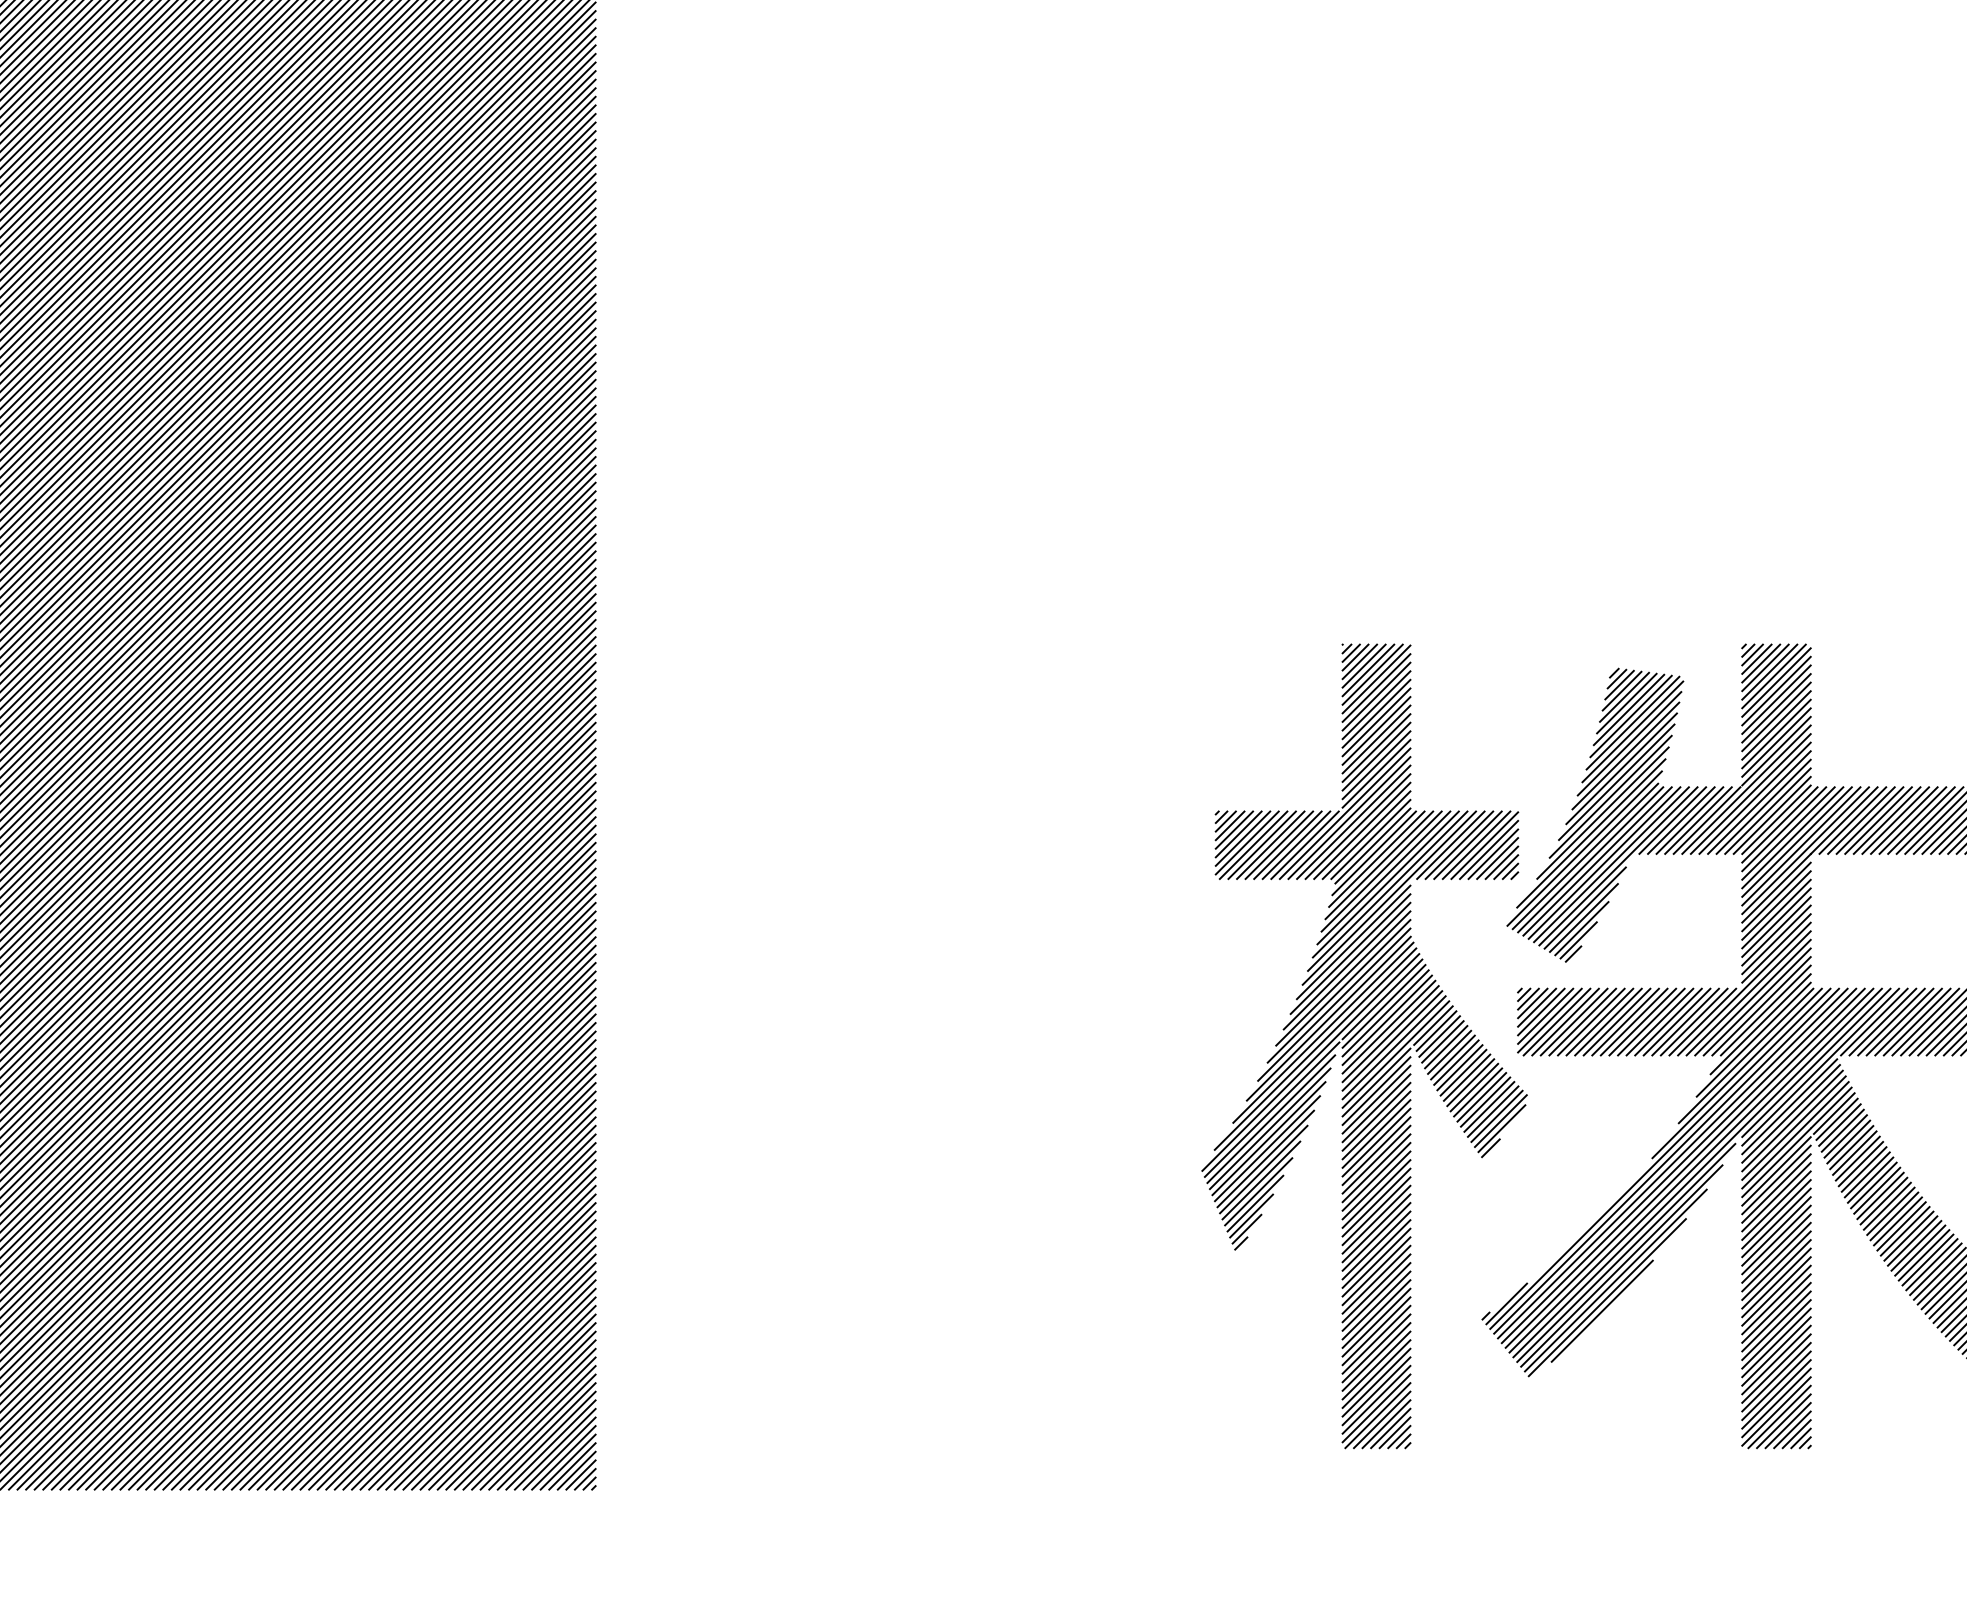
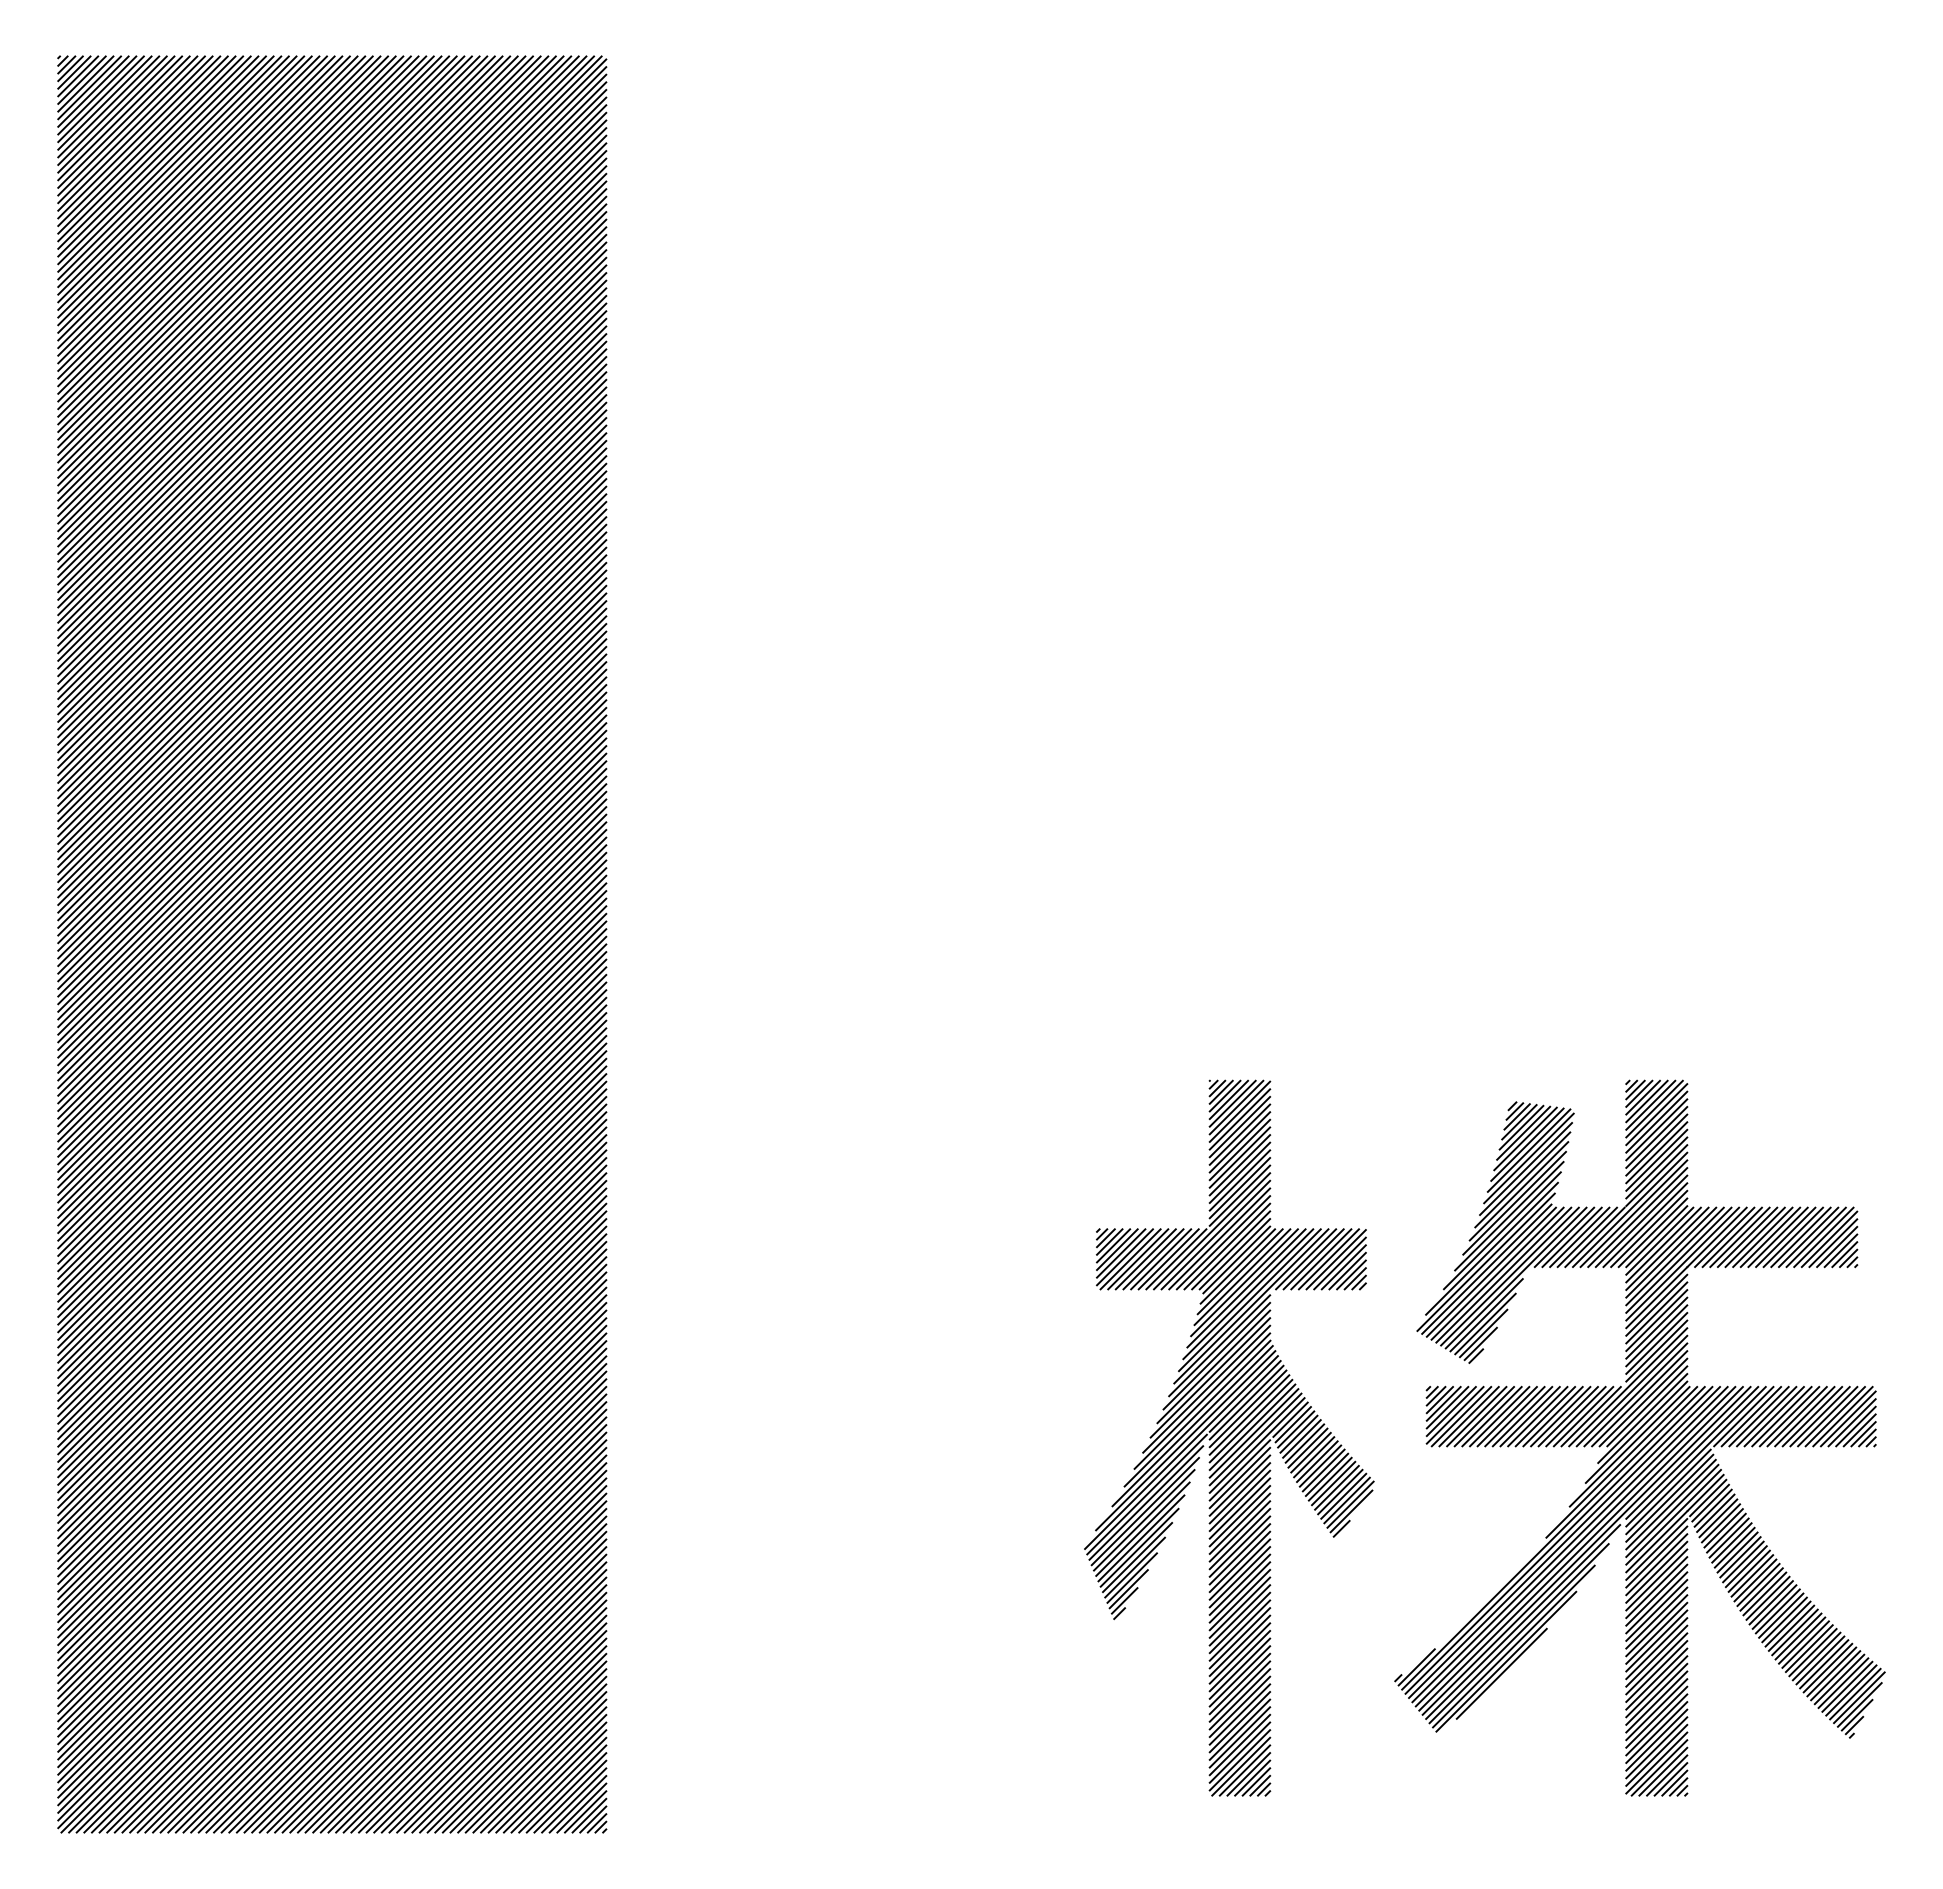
part: (1364, 1045) -> (1229, 1437), moved

